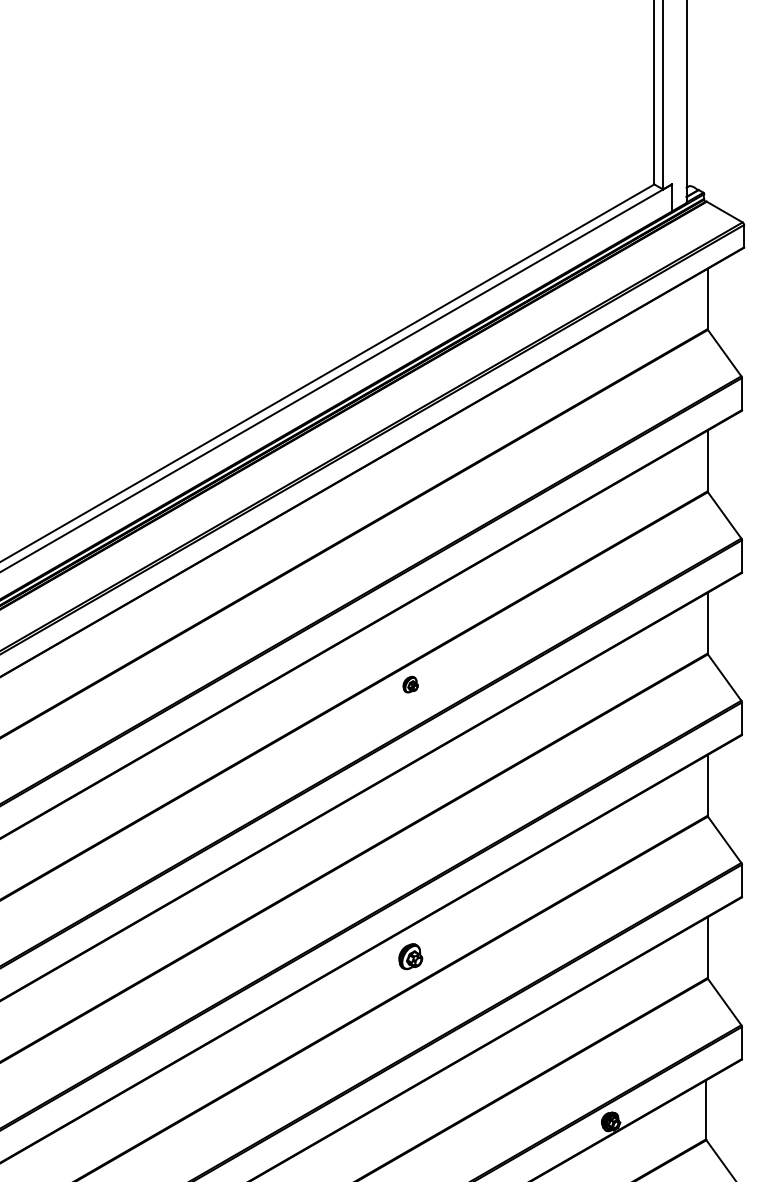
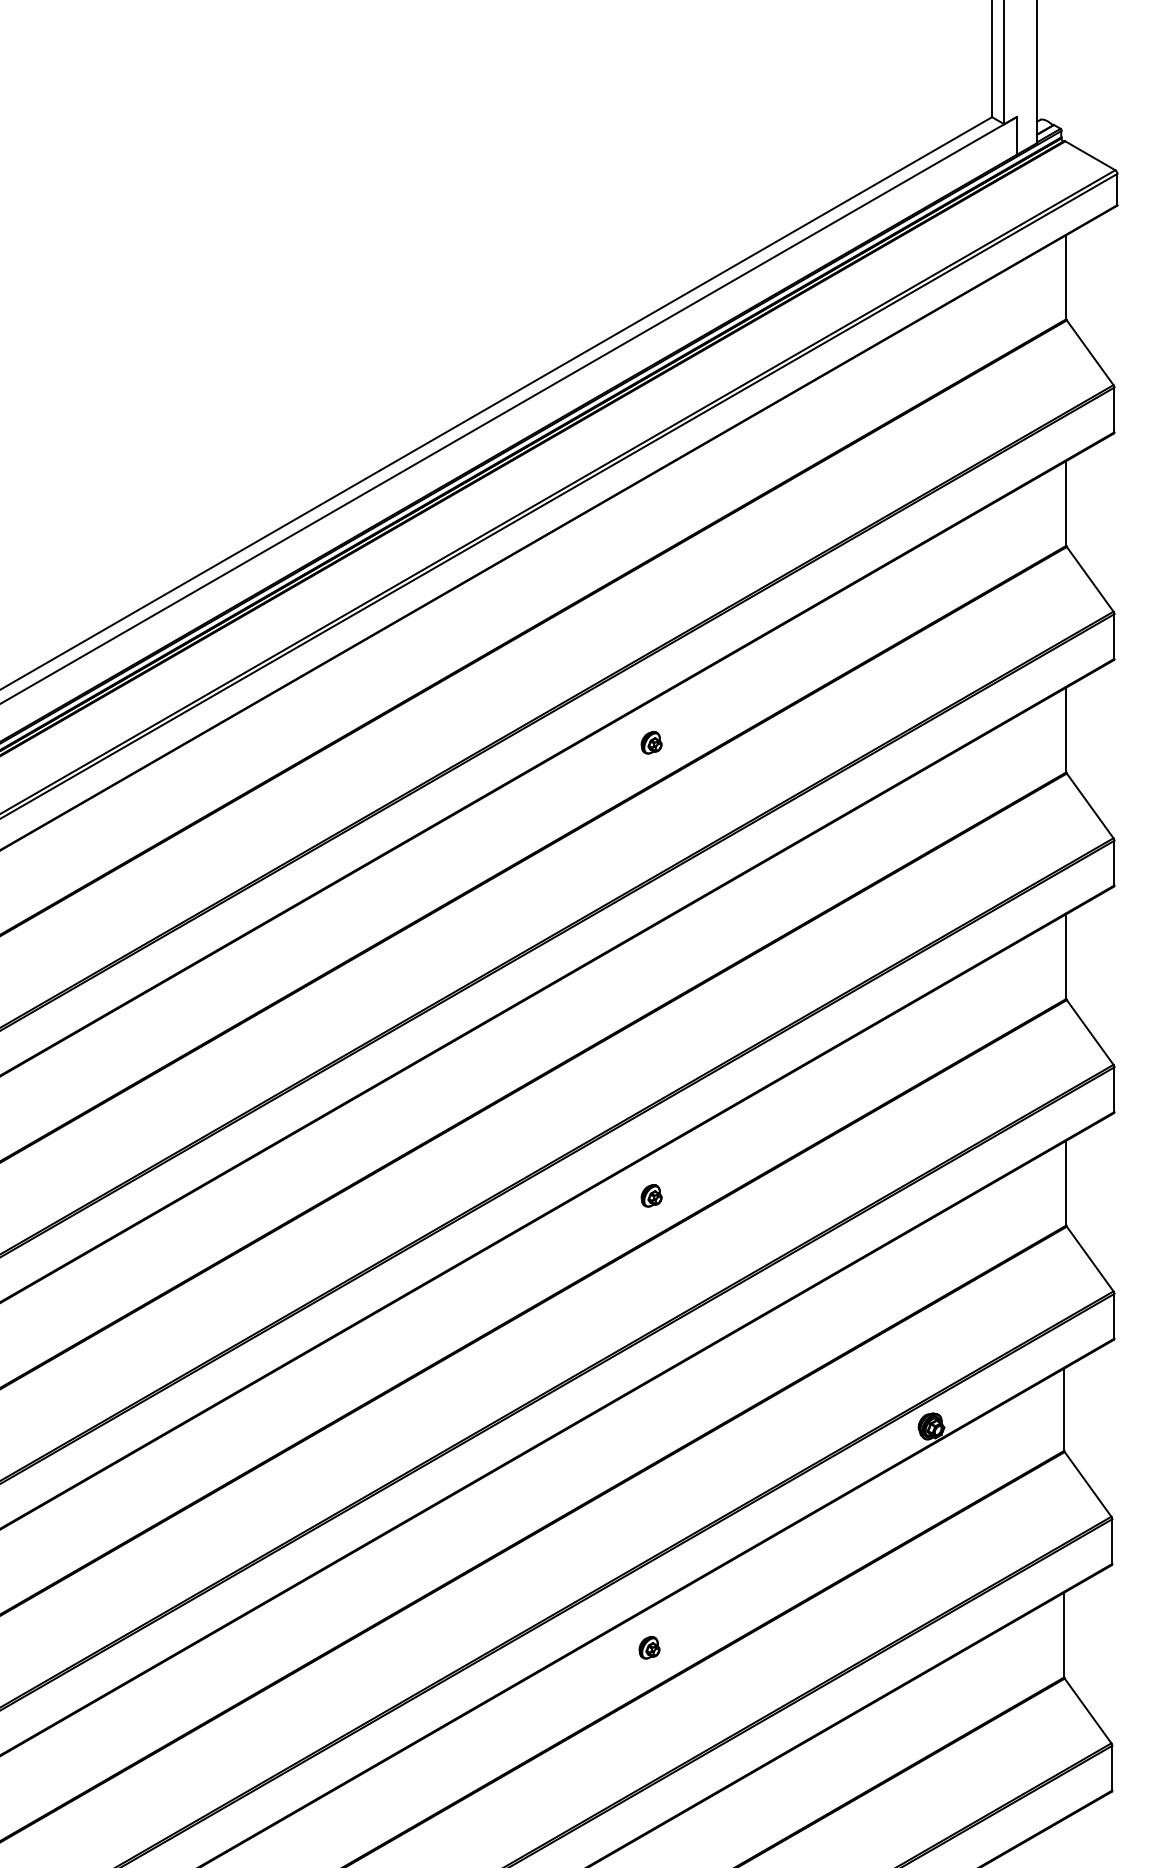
part: (410, 684) -> (651, 742), moved
part: (410, 956) -> (651, 1195), size x0.62

